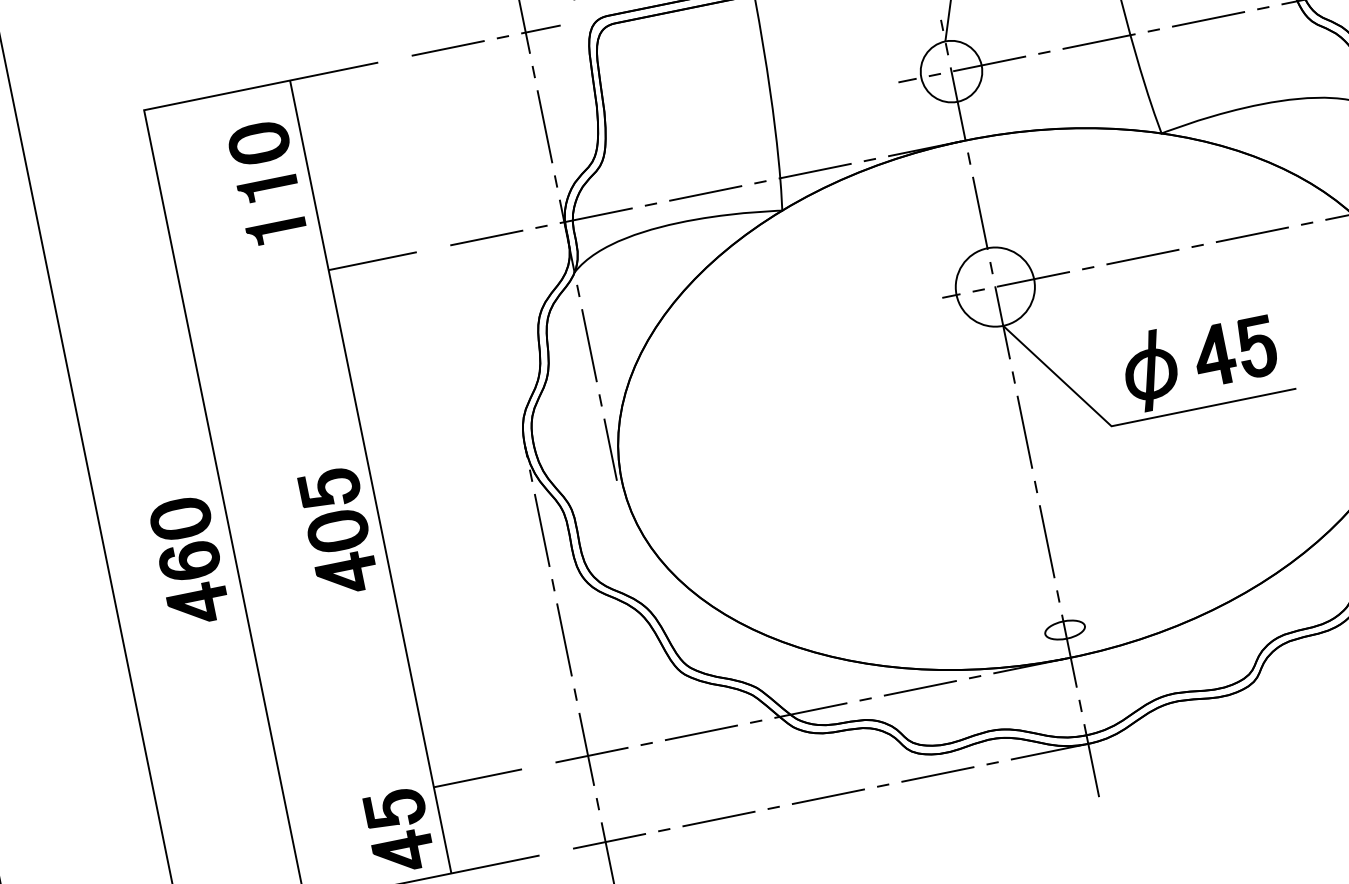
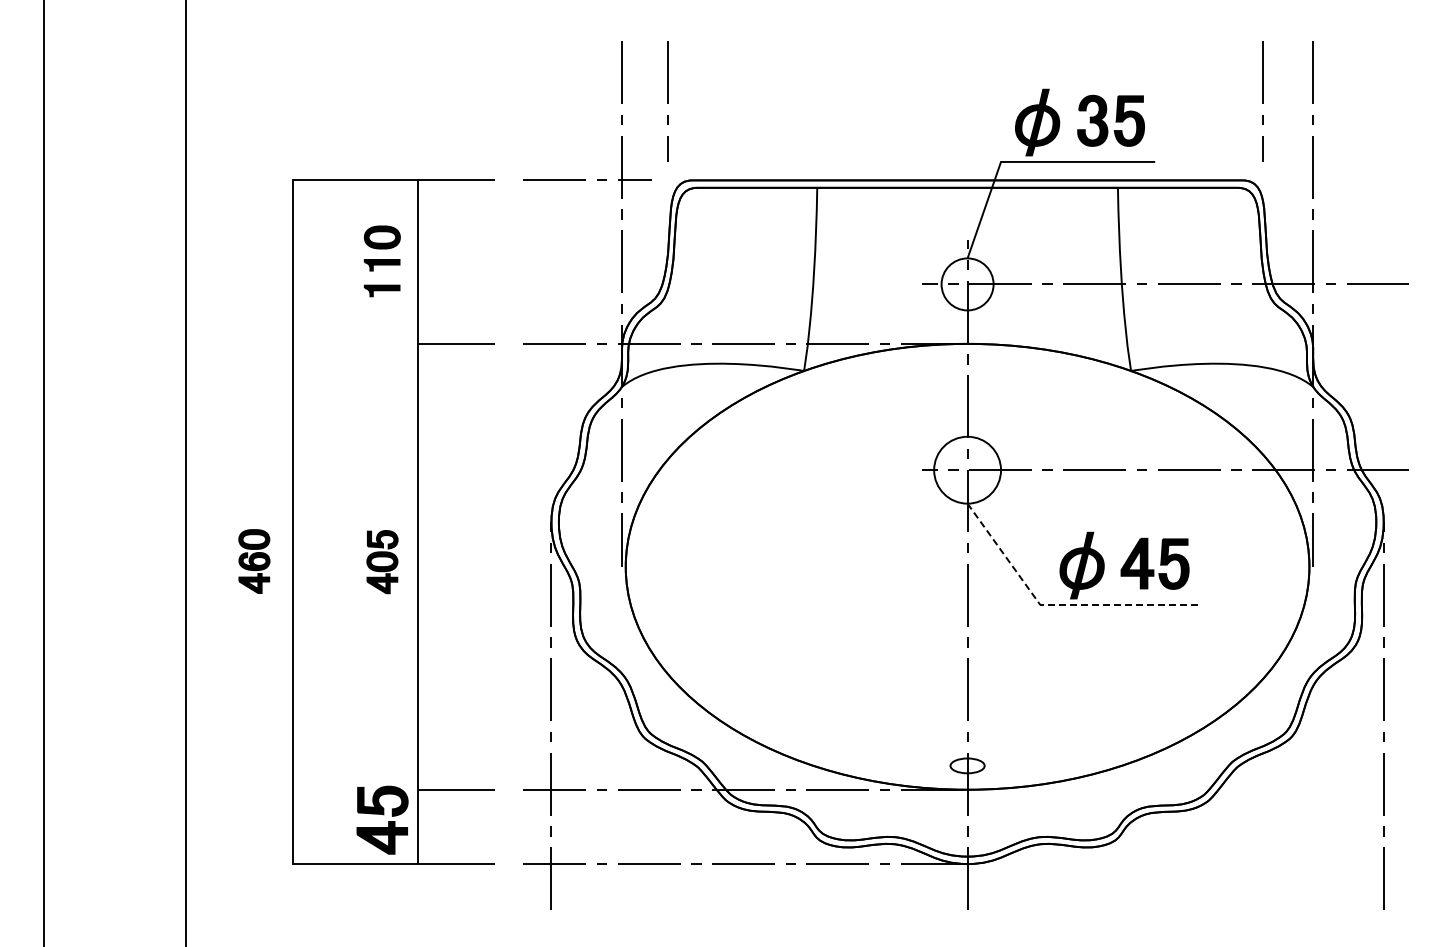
part: (267, 183) -> (382, 261), size x0.7
line: (1131, 422) -> (1057, 605), solid -> dashed
part: (338, 531) -> (382, 561), size x0.6
part: (189, 561) -> (254, 561), size x0.6

